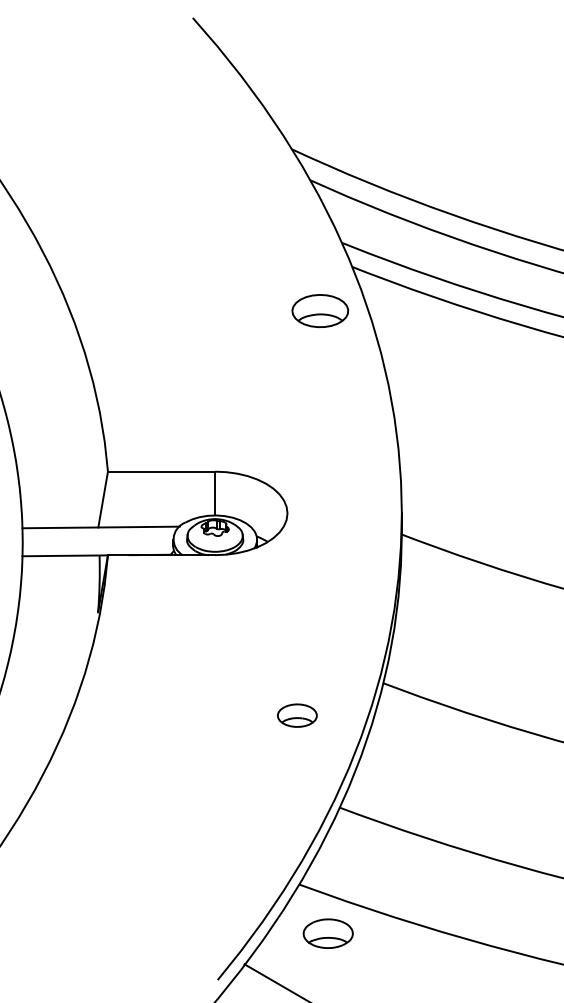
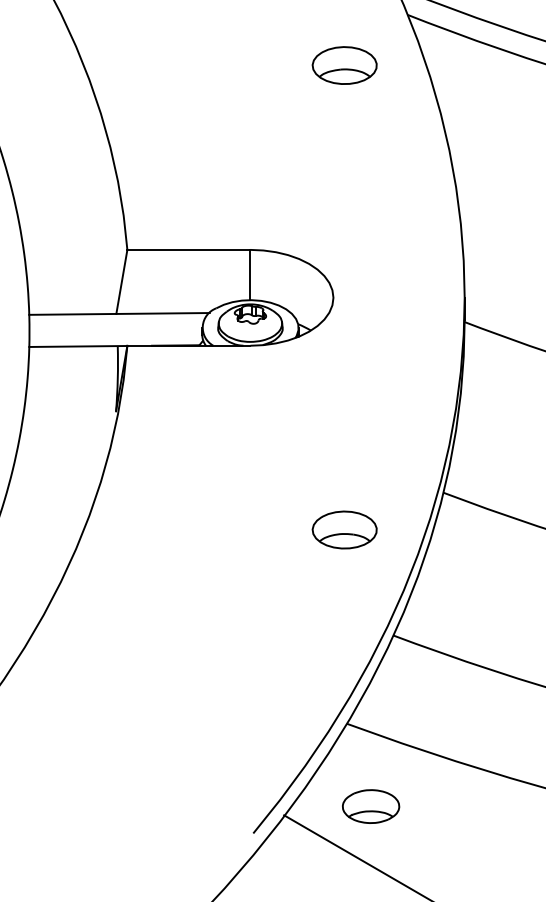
part: (320, 310) -> (344, 64), moved
part: (297, 715) -> (344, 529), size x1.43
part: (327, 933) -> (370, 806), moved

